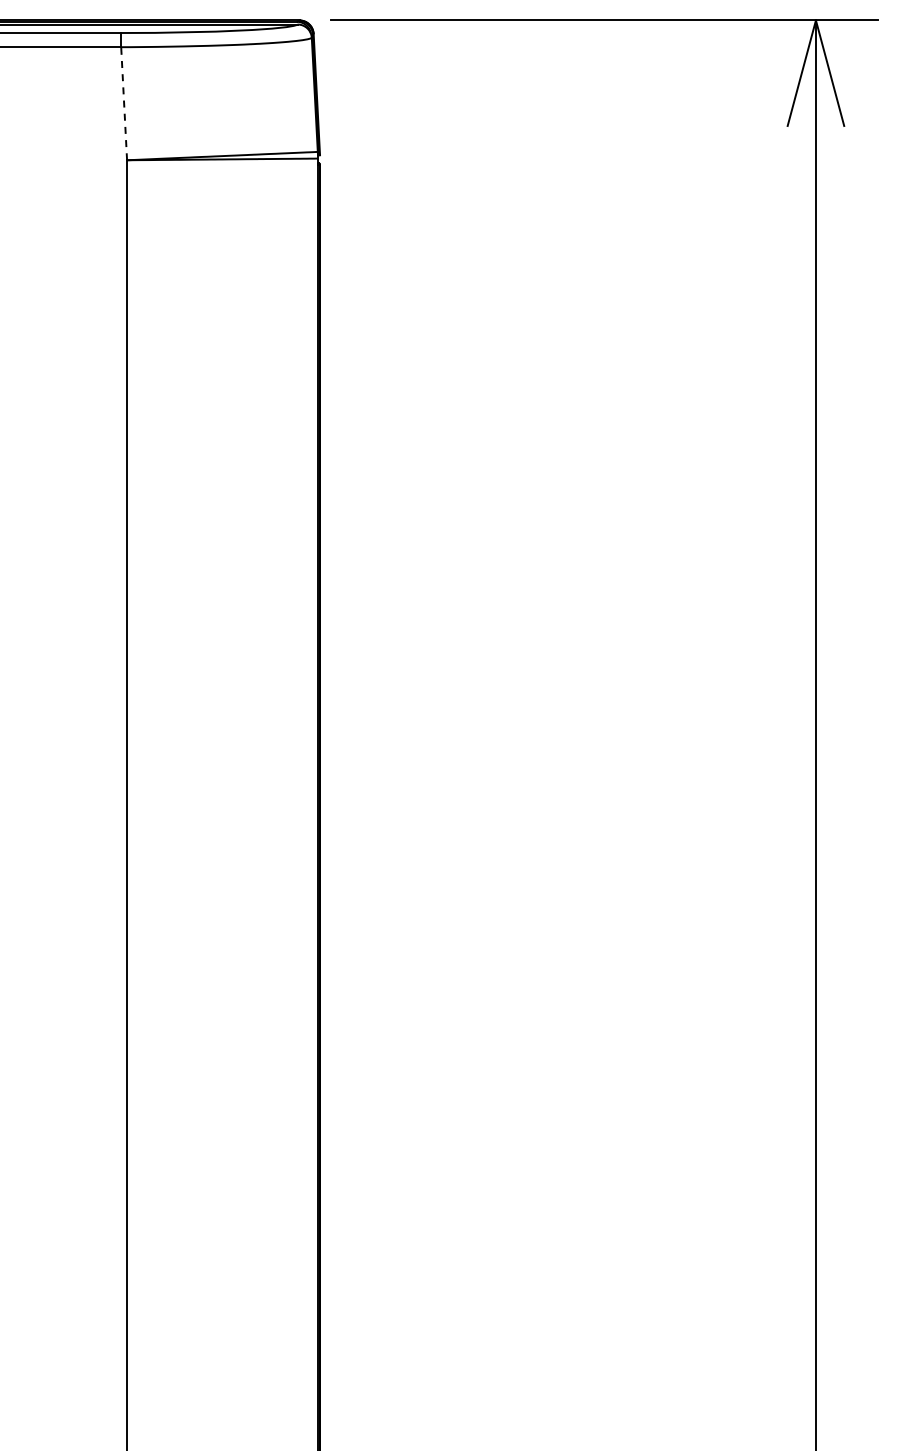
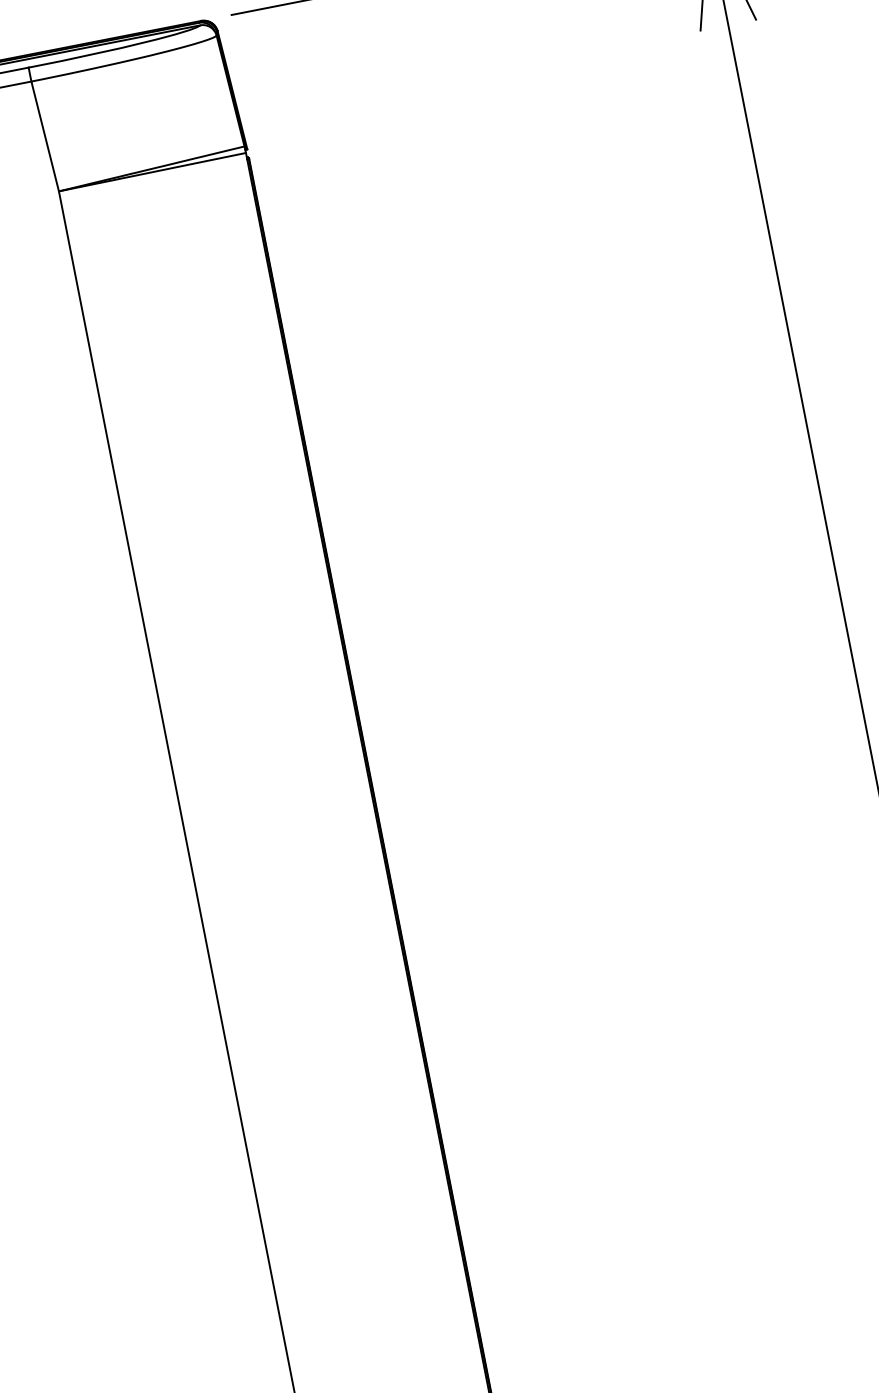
line: (124, 103) -> (45, 136), dashed -> solid

